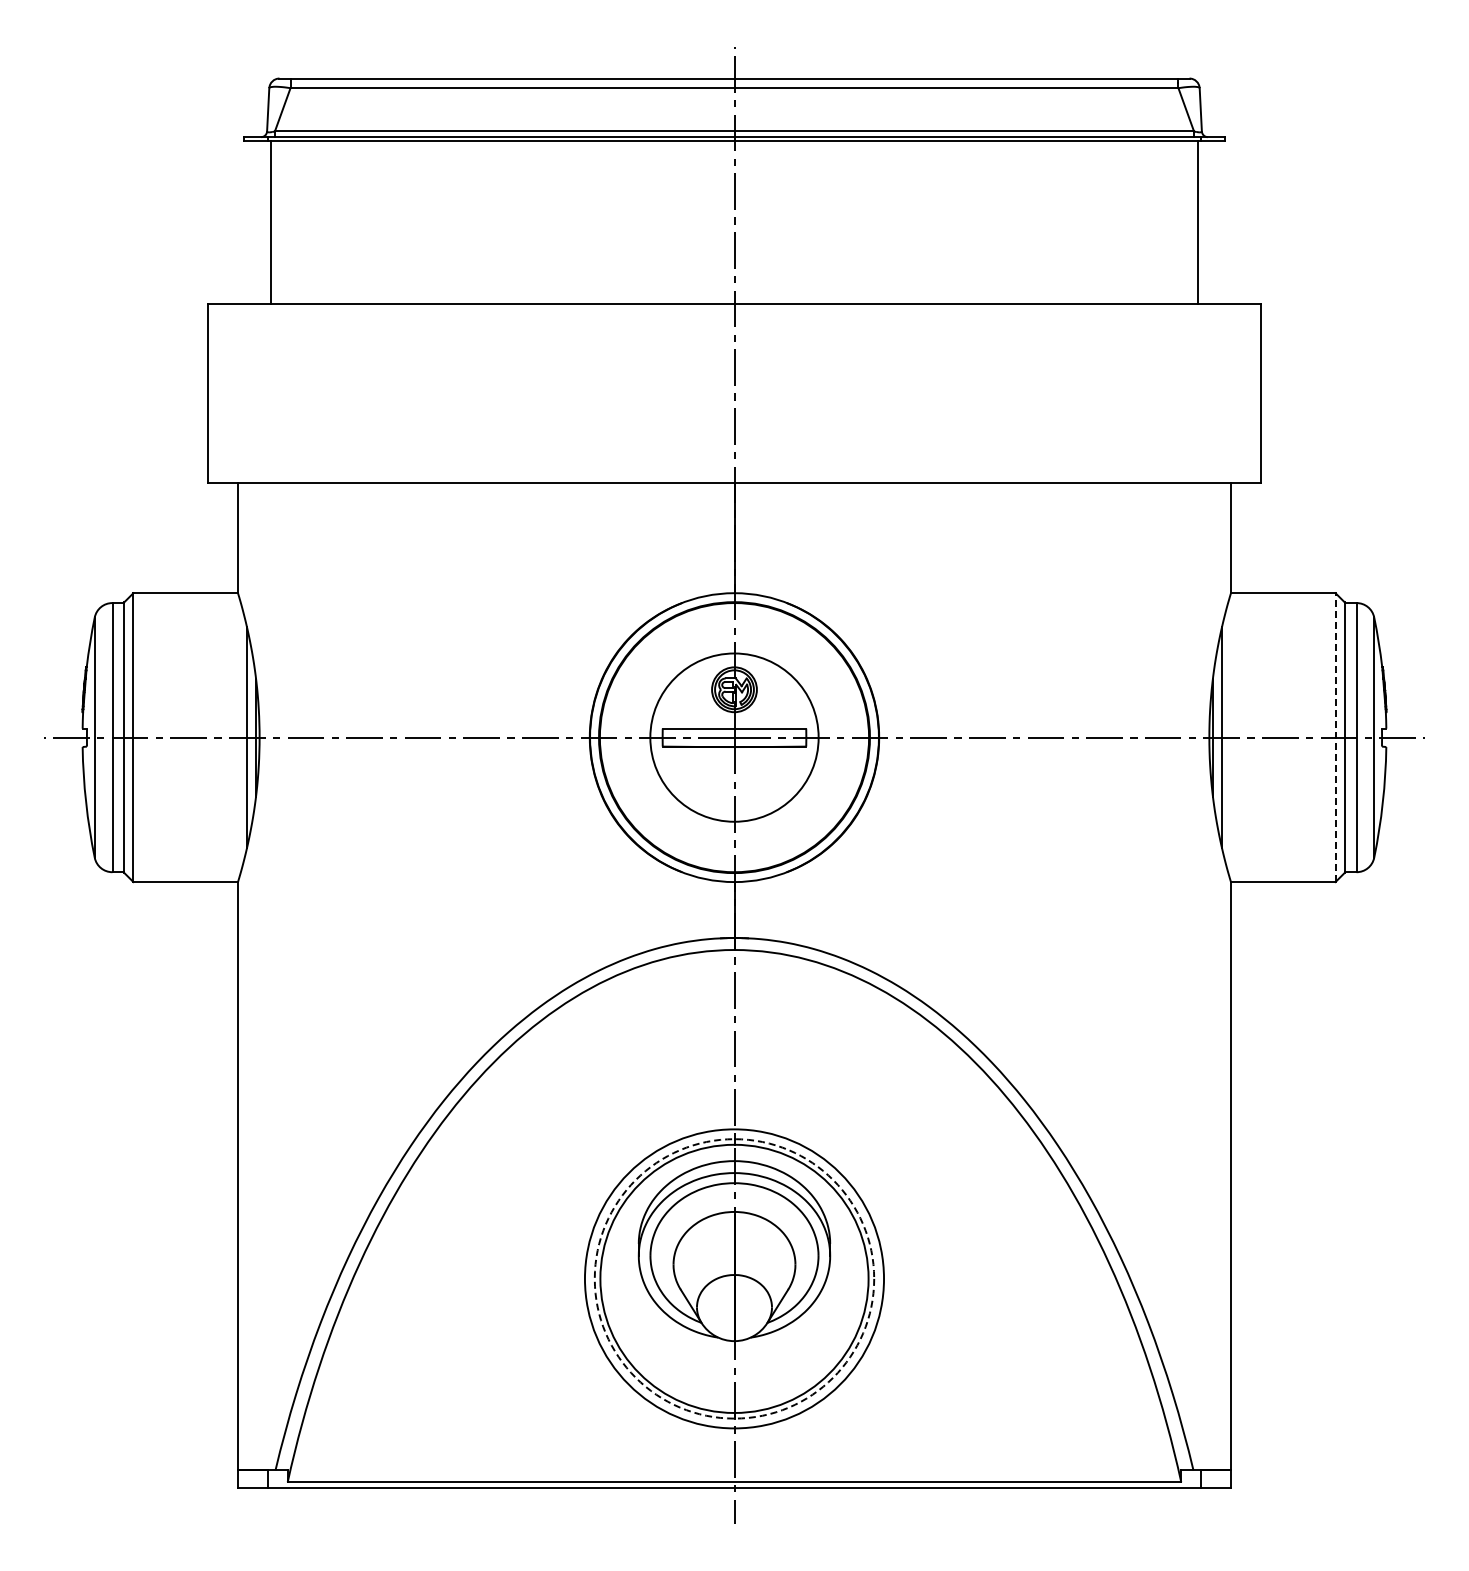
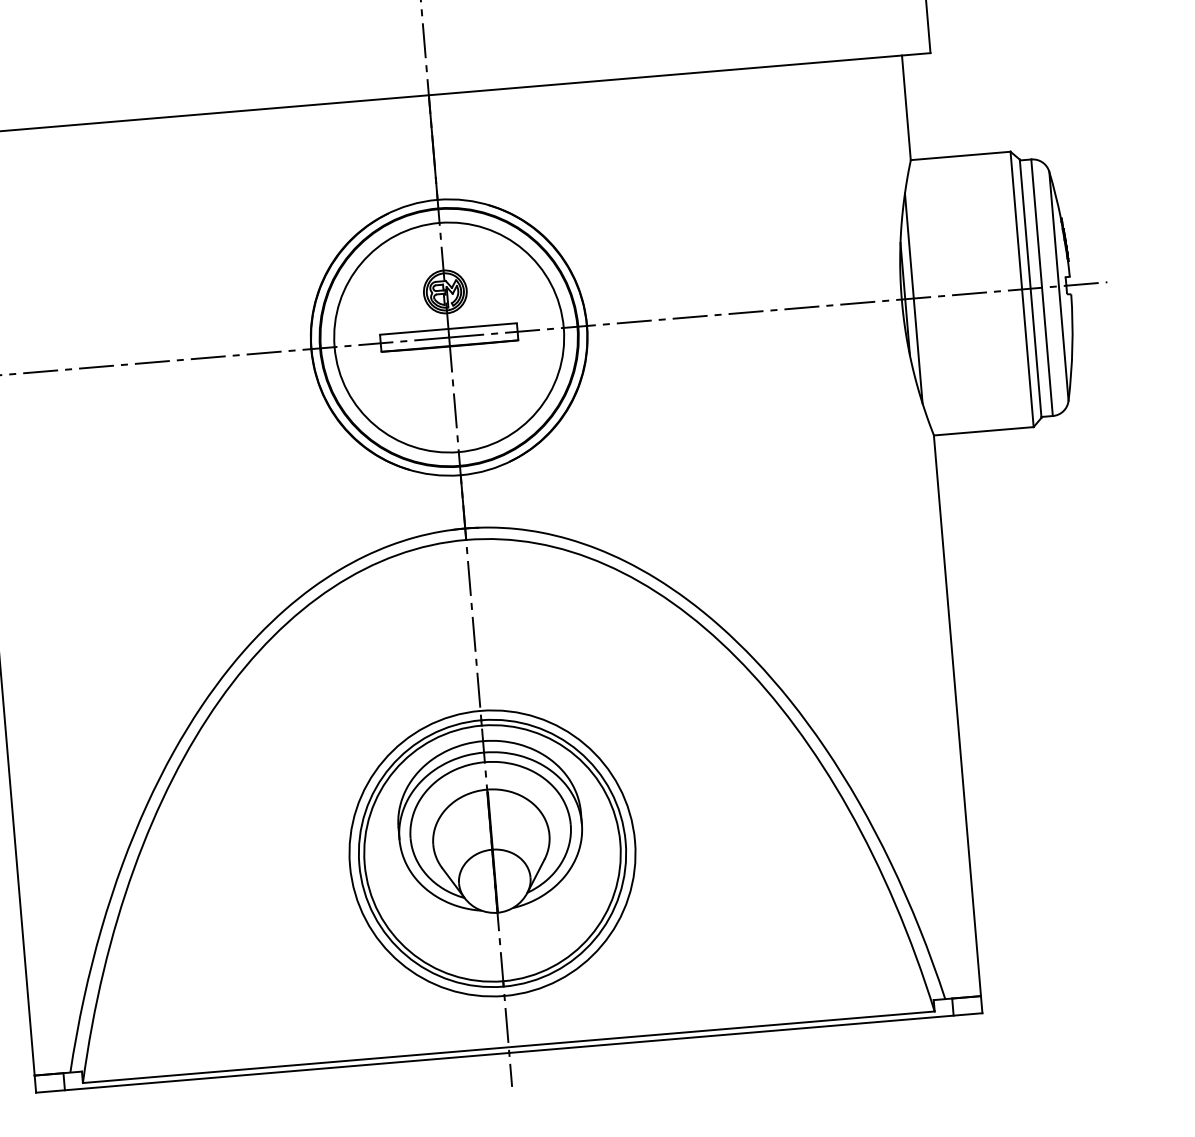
circle: (734, 737) -> (449, 337), size x1.43
line: (1335, 737) -> (1022, 289), dashed -> solid
circle: (734, 1278) -> (492, 853), dashed -> solid

